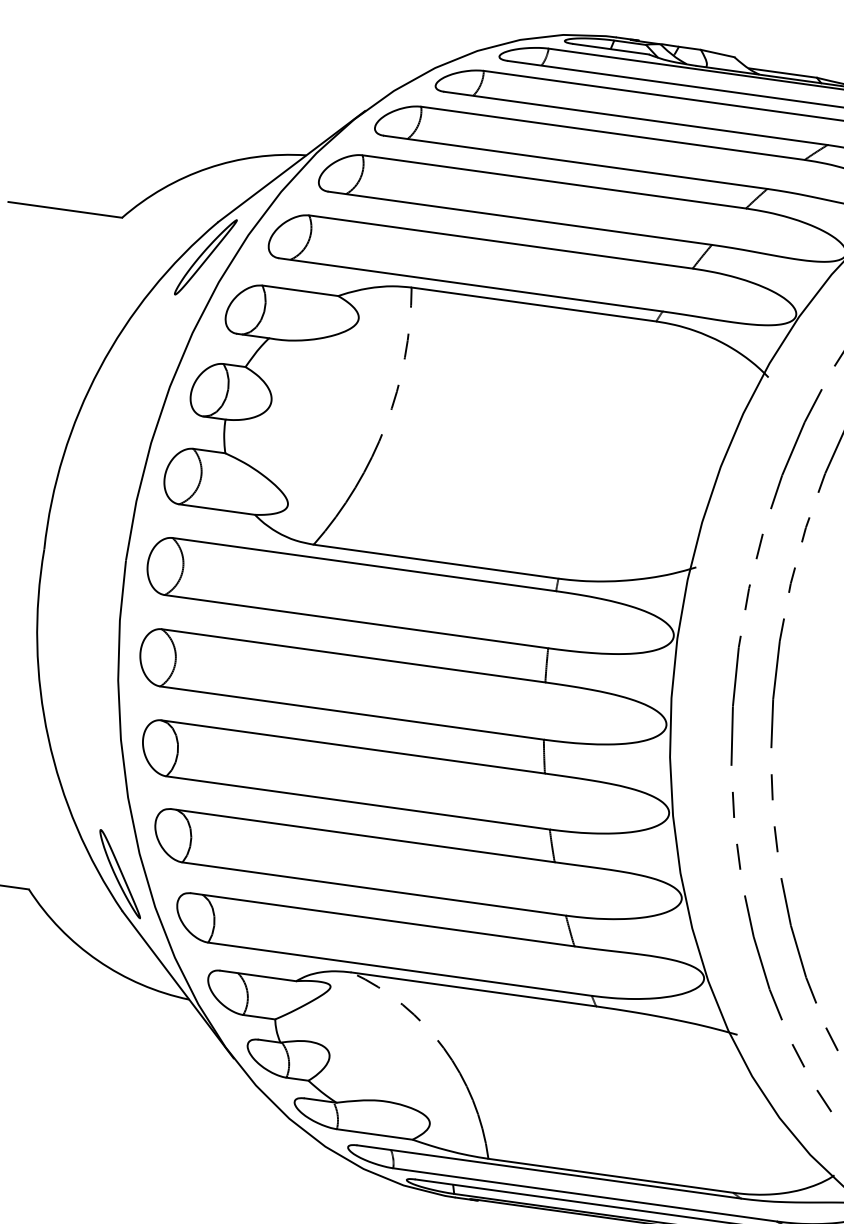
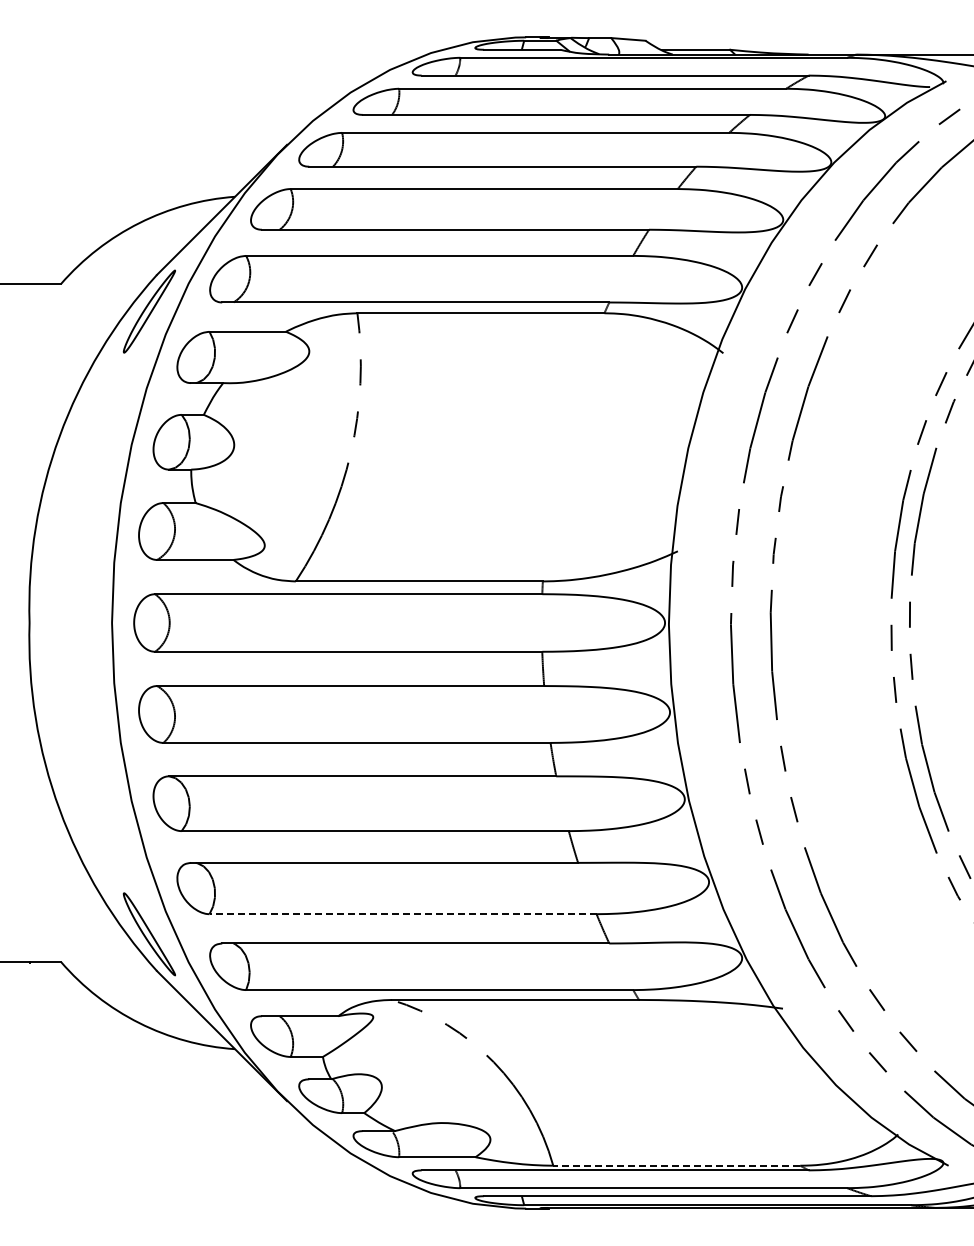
line: (374, 889) -> (403, 914), solid -> dashed
line: (610, 1175) -> (676, 1165), solid -> dashed

